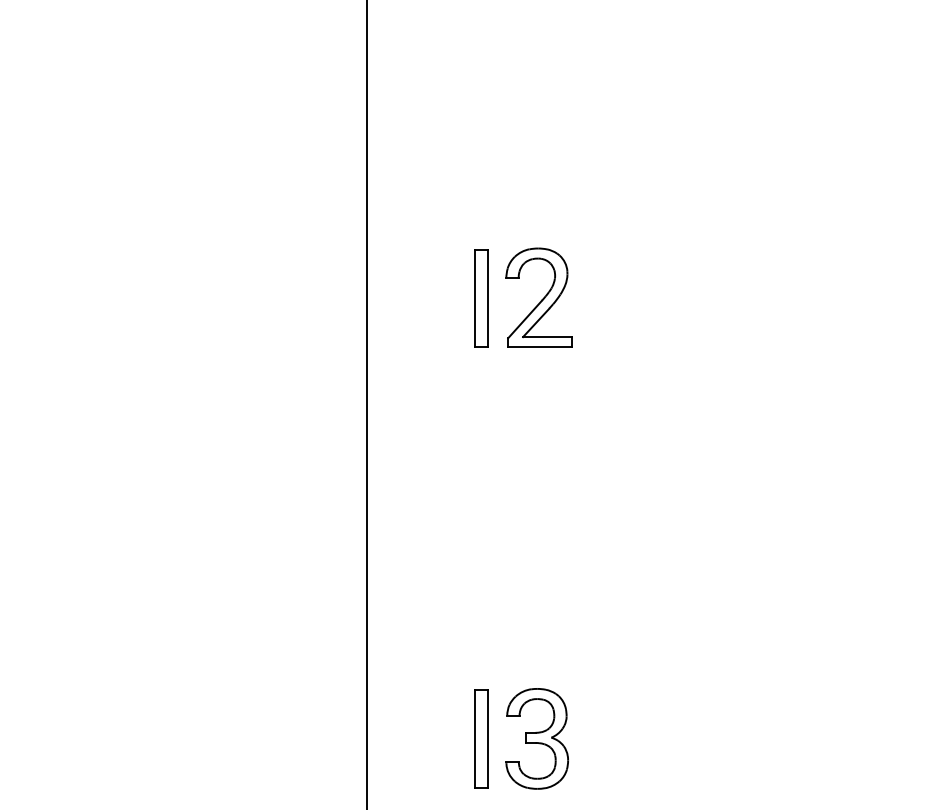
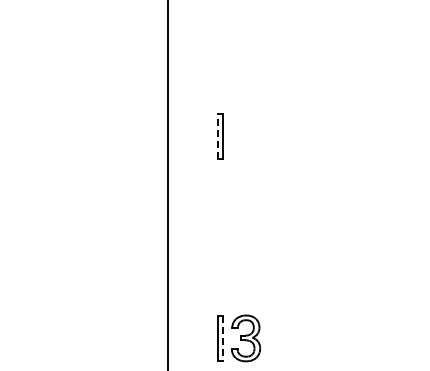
part: (538, 295) -> (246, 135), removed
line: (474, 298) -> (217, 136), solid -> dashed
line: (488, 739) -> (223, 338), solid -> dashed

